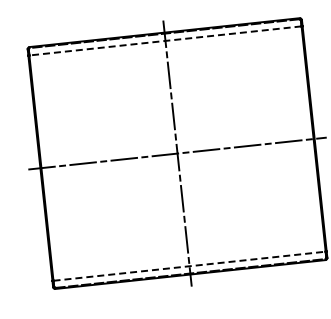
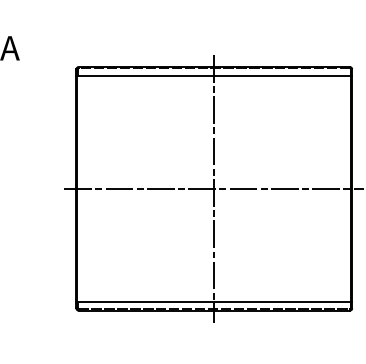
line: (165, 40) -> (214, 75), dashed -> solid
line: (189, 266) -> (214, 302), dashed -> solid

